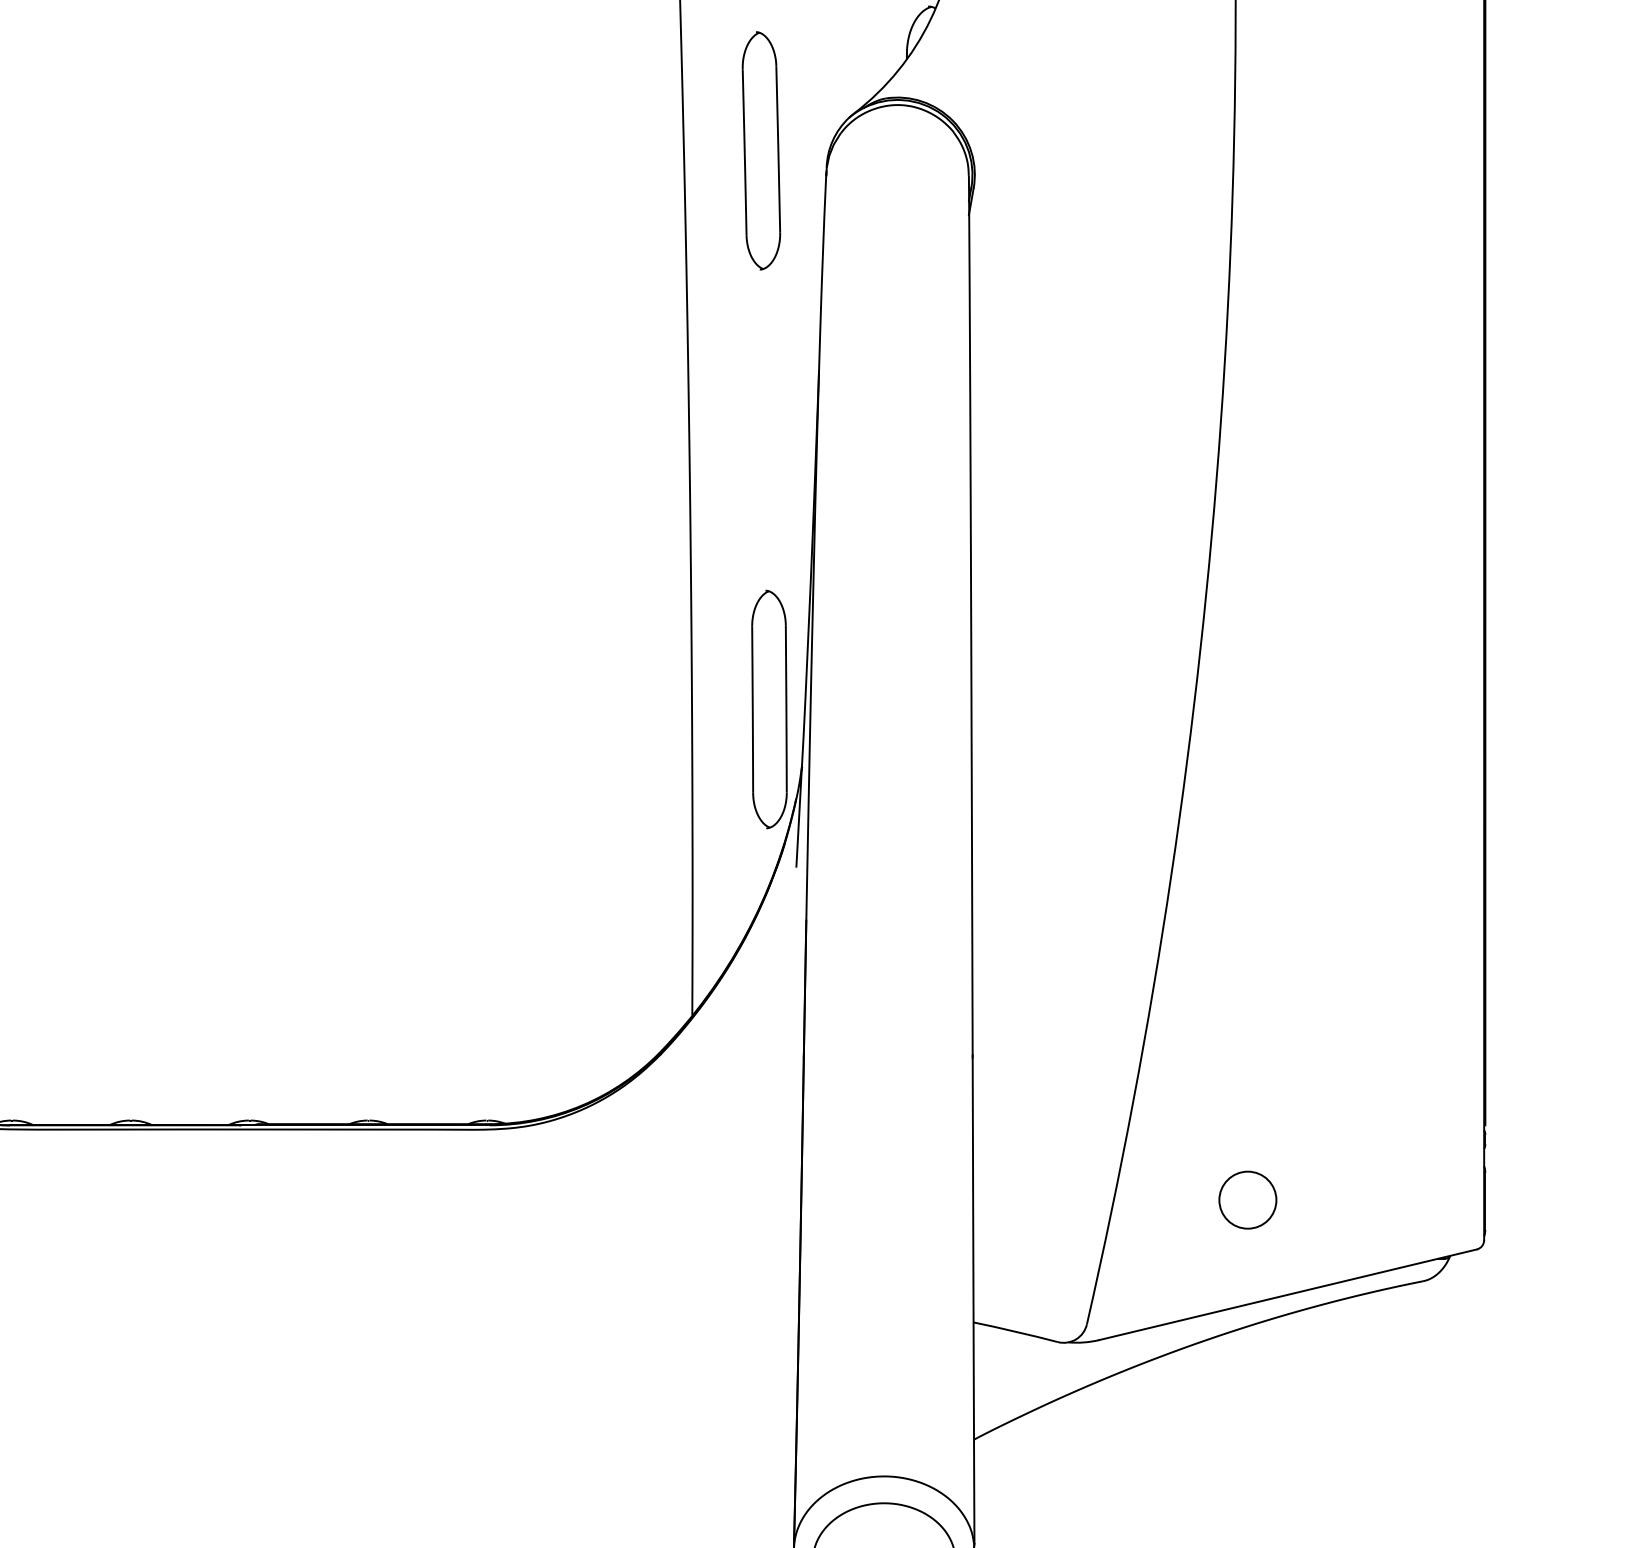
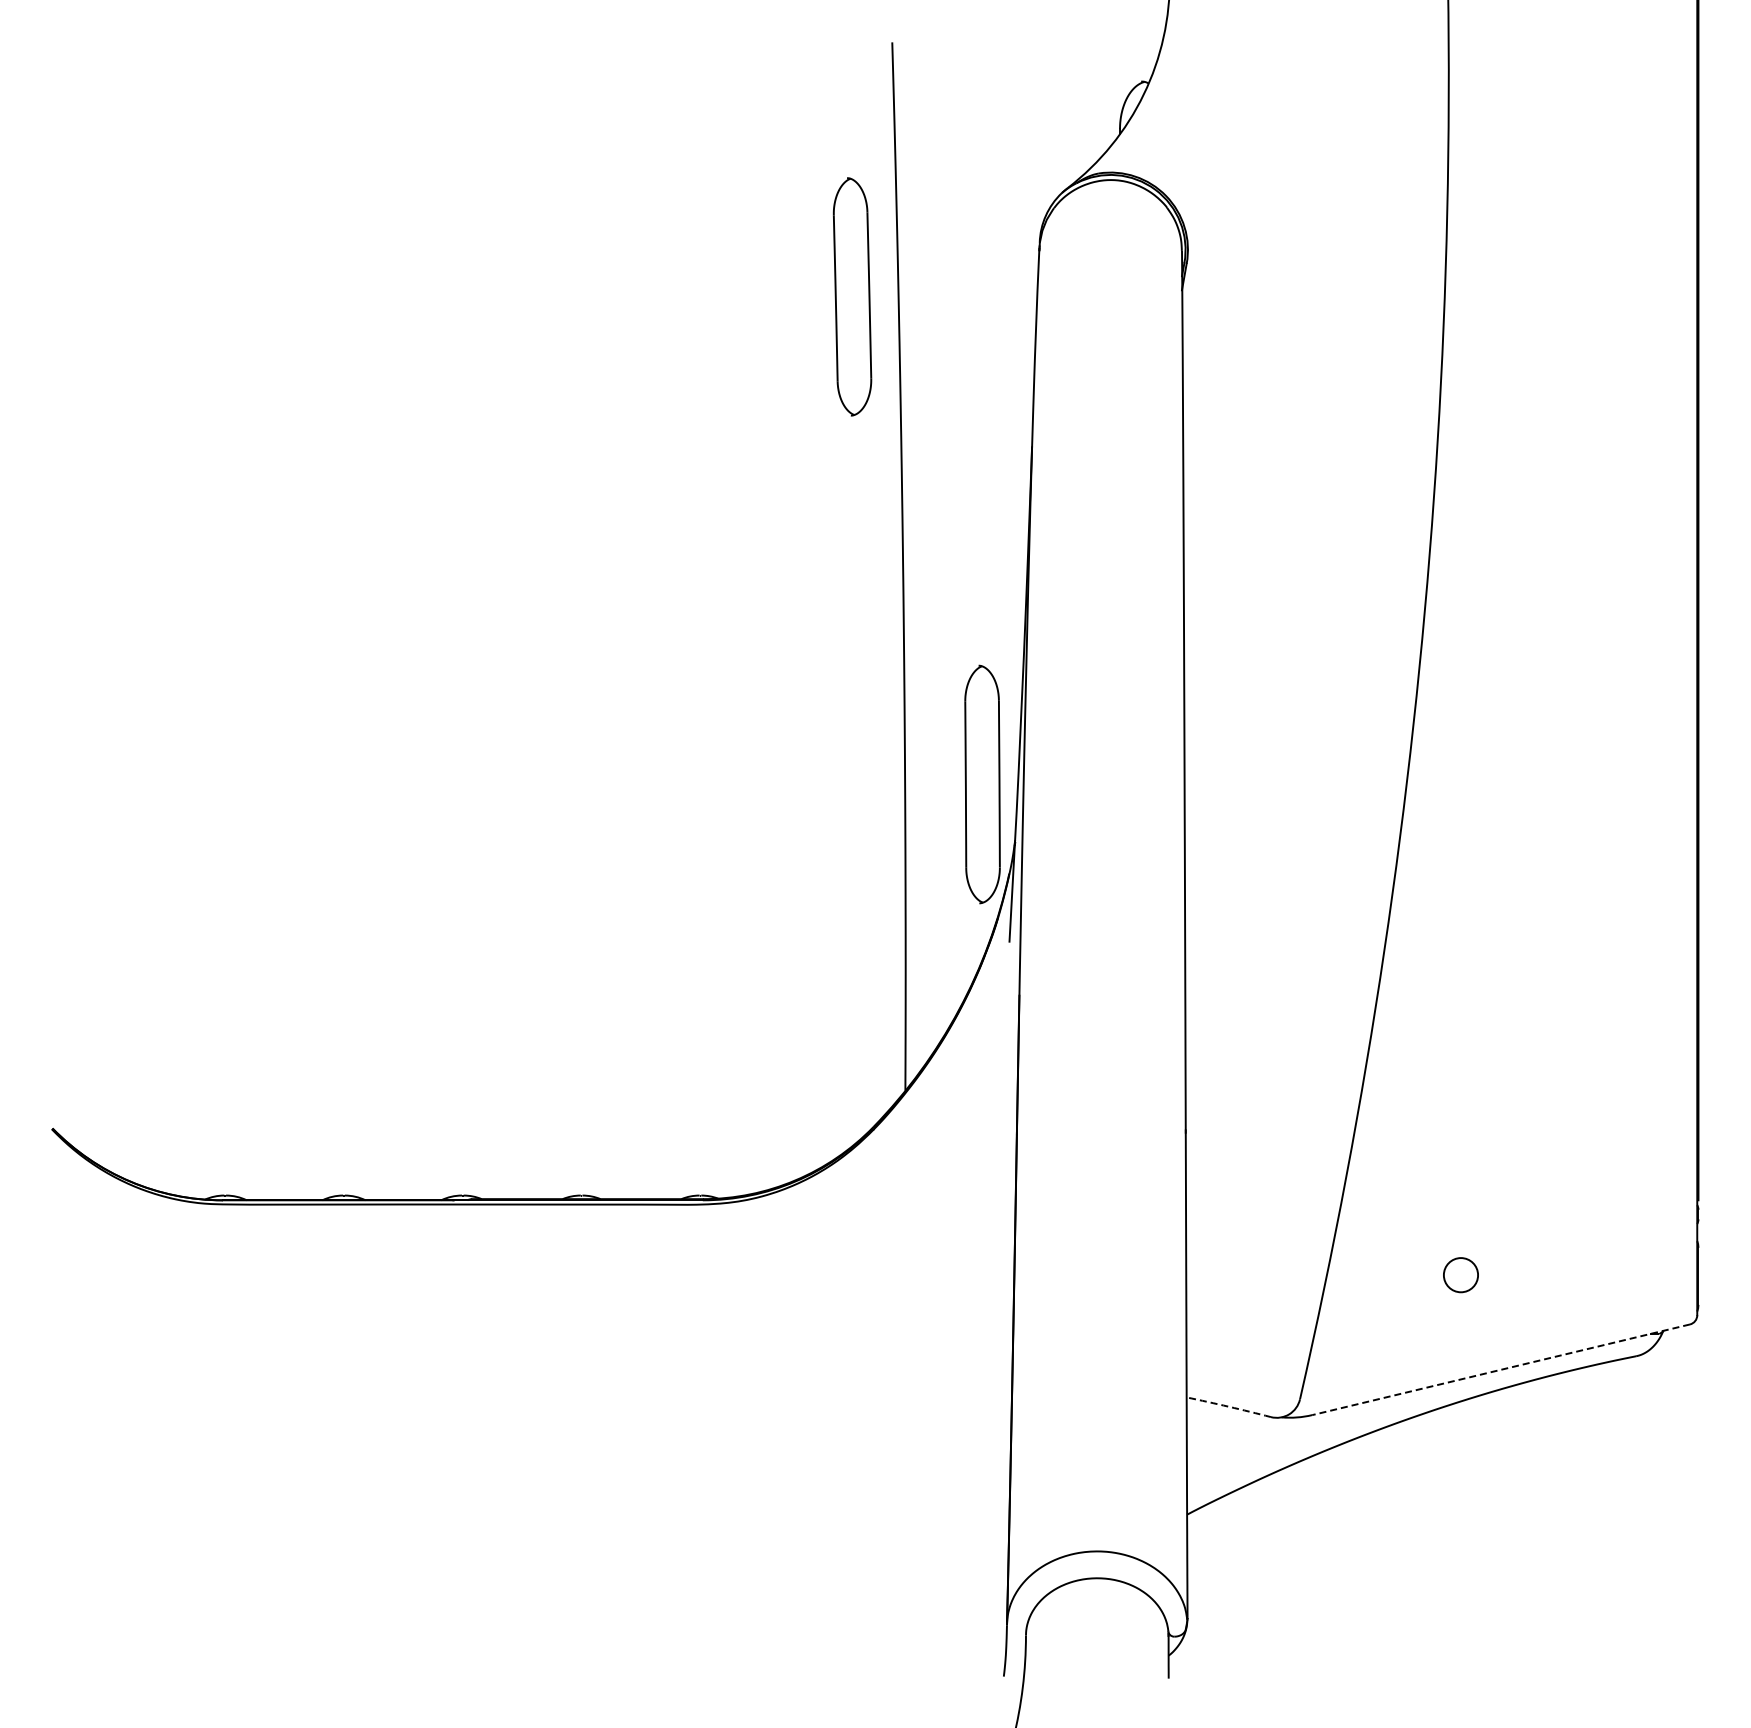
part: (761, 150) -> (852, 296), moved
circle: (1247, 1199) -> (1460, 1274), size x0.6
line: (1287, 1294) -> (1500, 1369), solid -> dashed
arc: (1015, 1331) -> (1228, 1406), solid -> dashed

